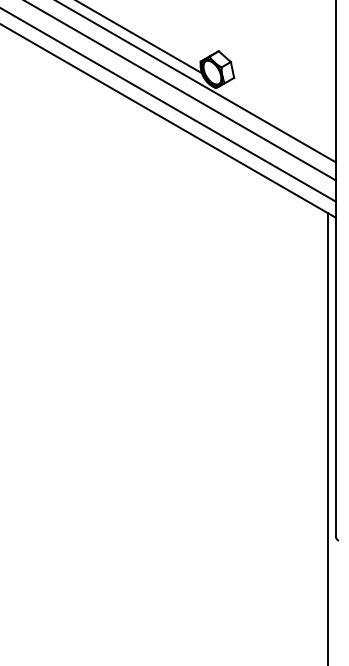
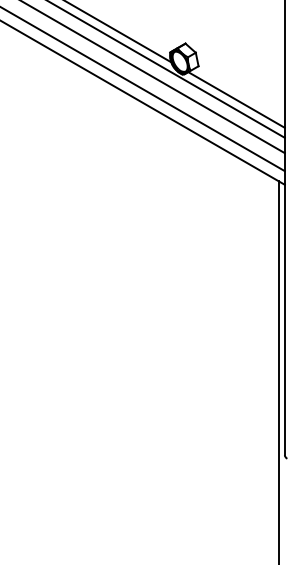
line: (278, 117) -> (236, 99), added

